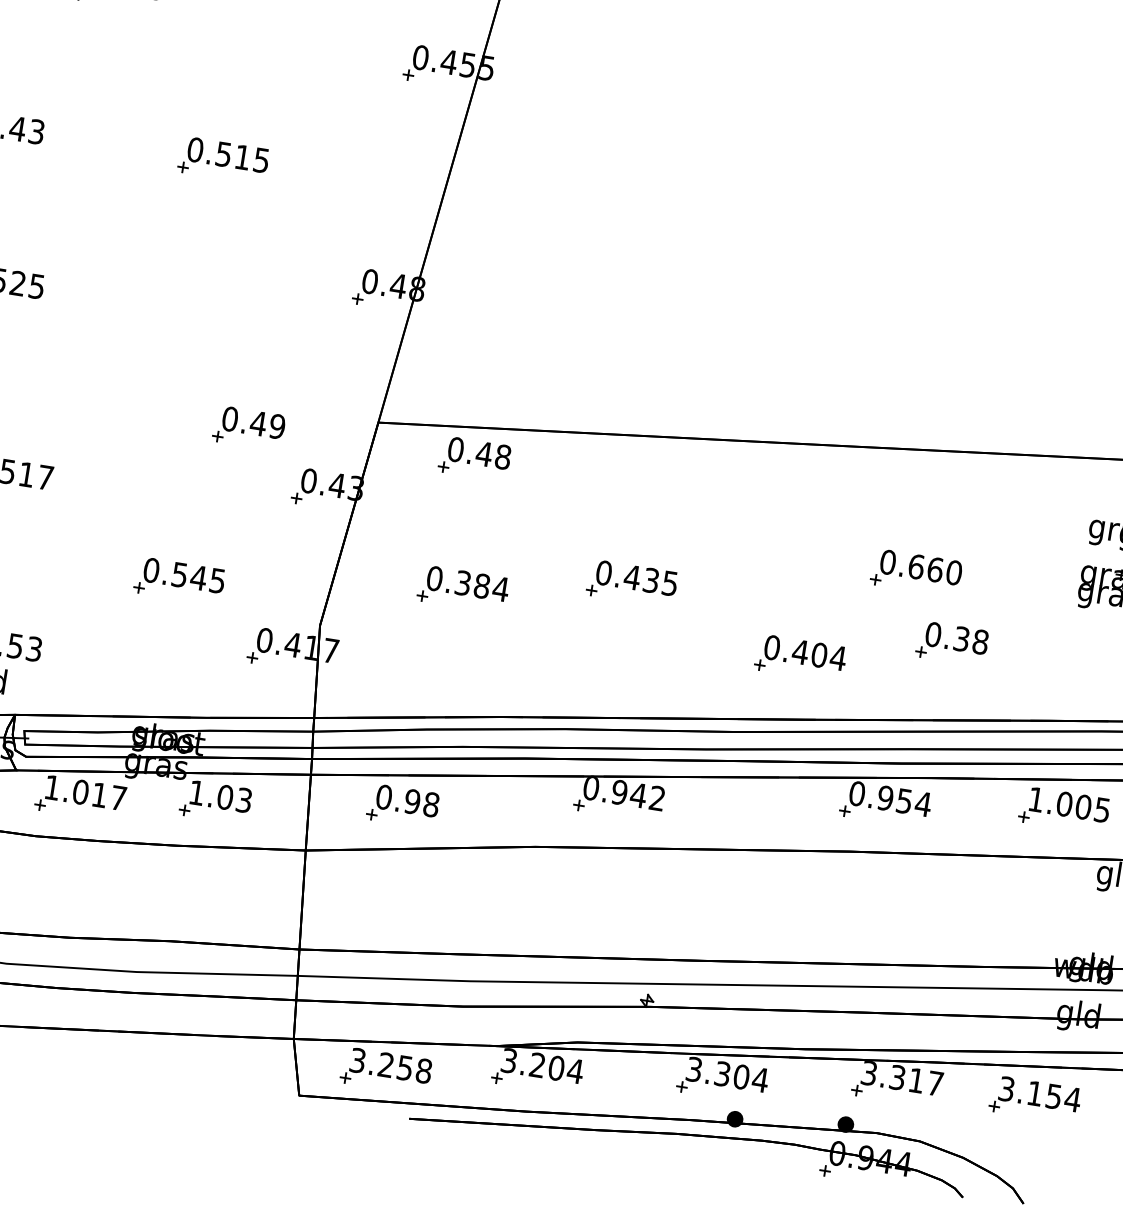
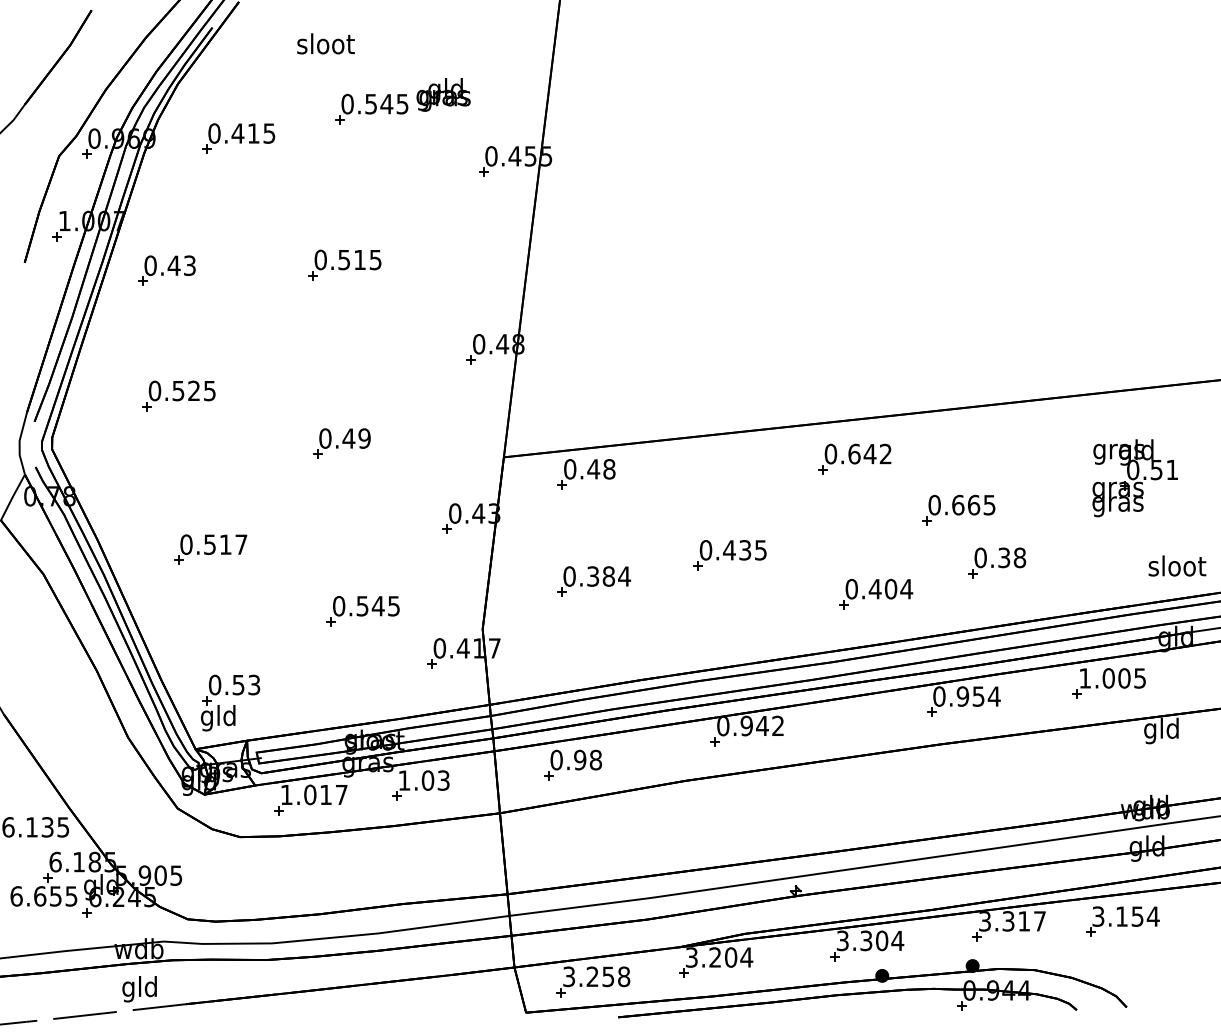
part: (248, 428) -> (341, 443), moved
part: (800, 490) -> (854, 458), added
text: (954, 572) -> (989, 504), 0.660 -> 0.665

